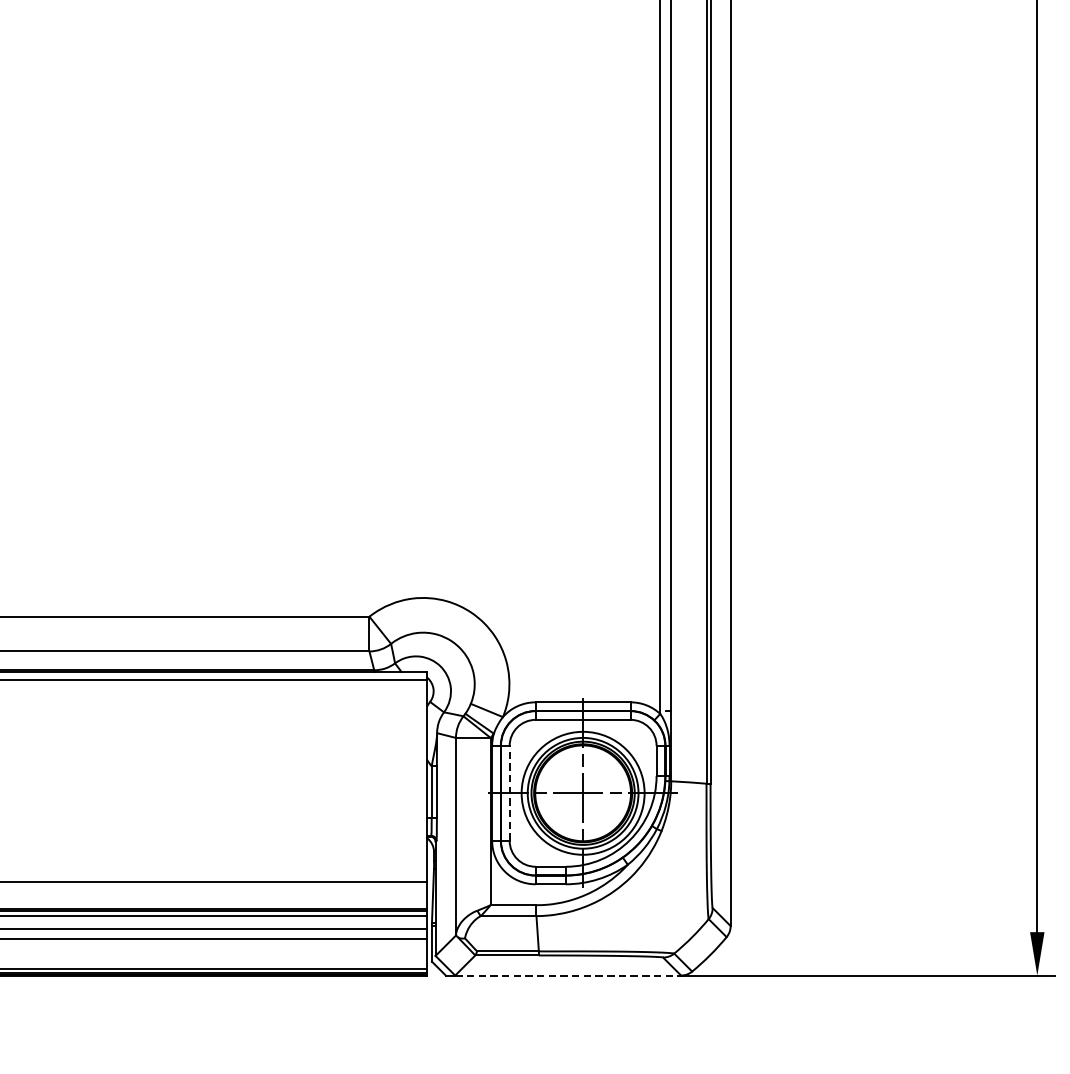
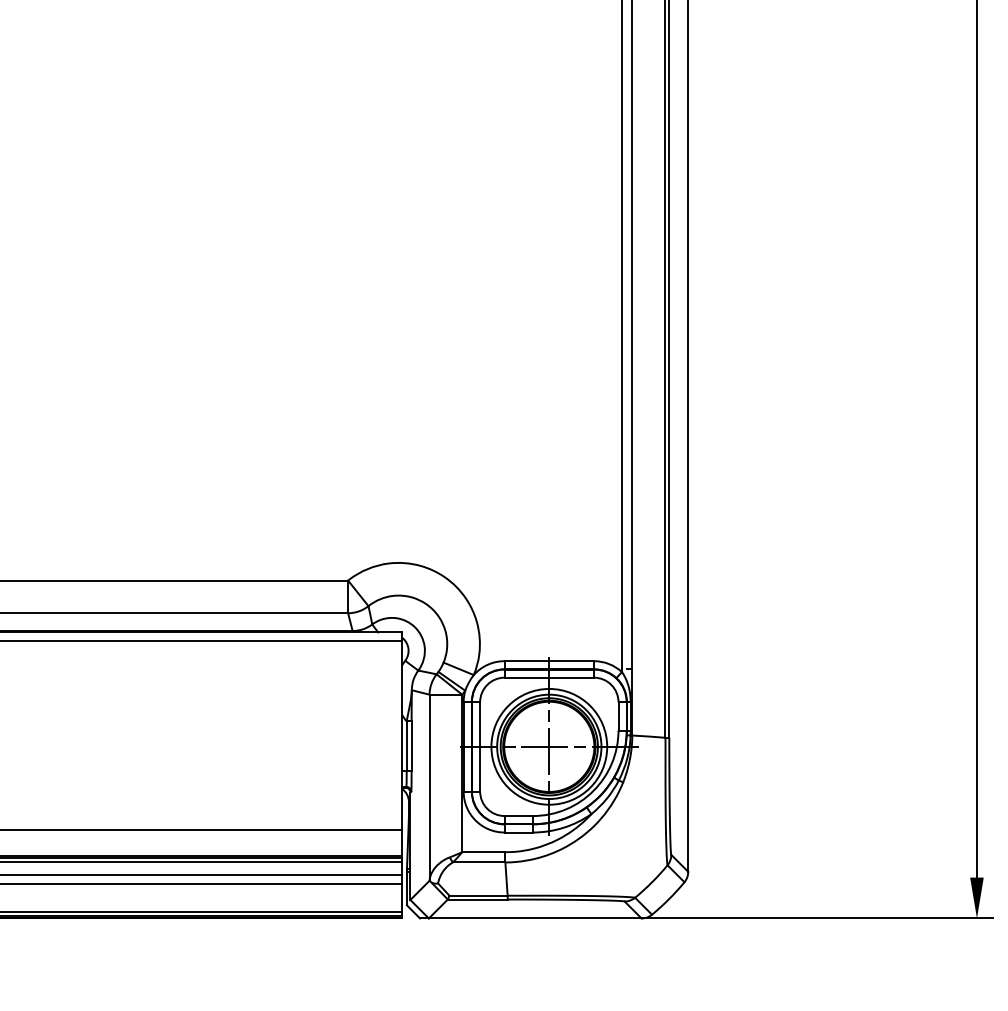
line: (510, 792) -> (480, 746), dashed -> solid
line: (568, 975) -> (535, 918), dashed -> solid

